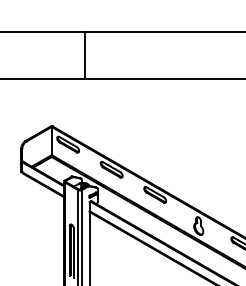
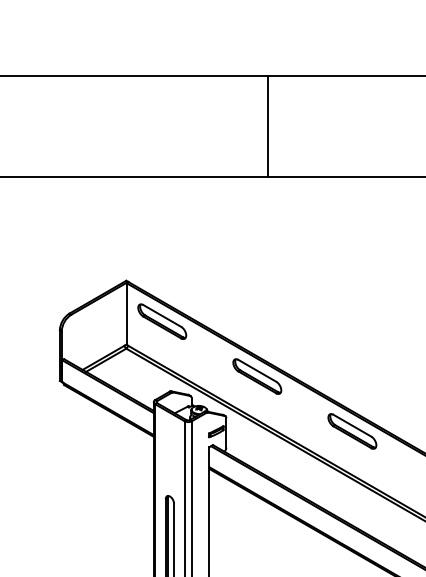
line: (84, 55) -> (267, 126), moved

